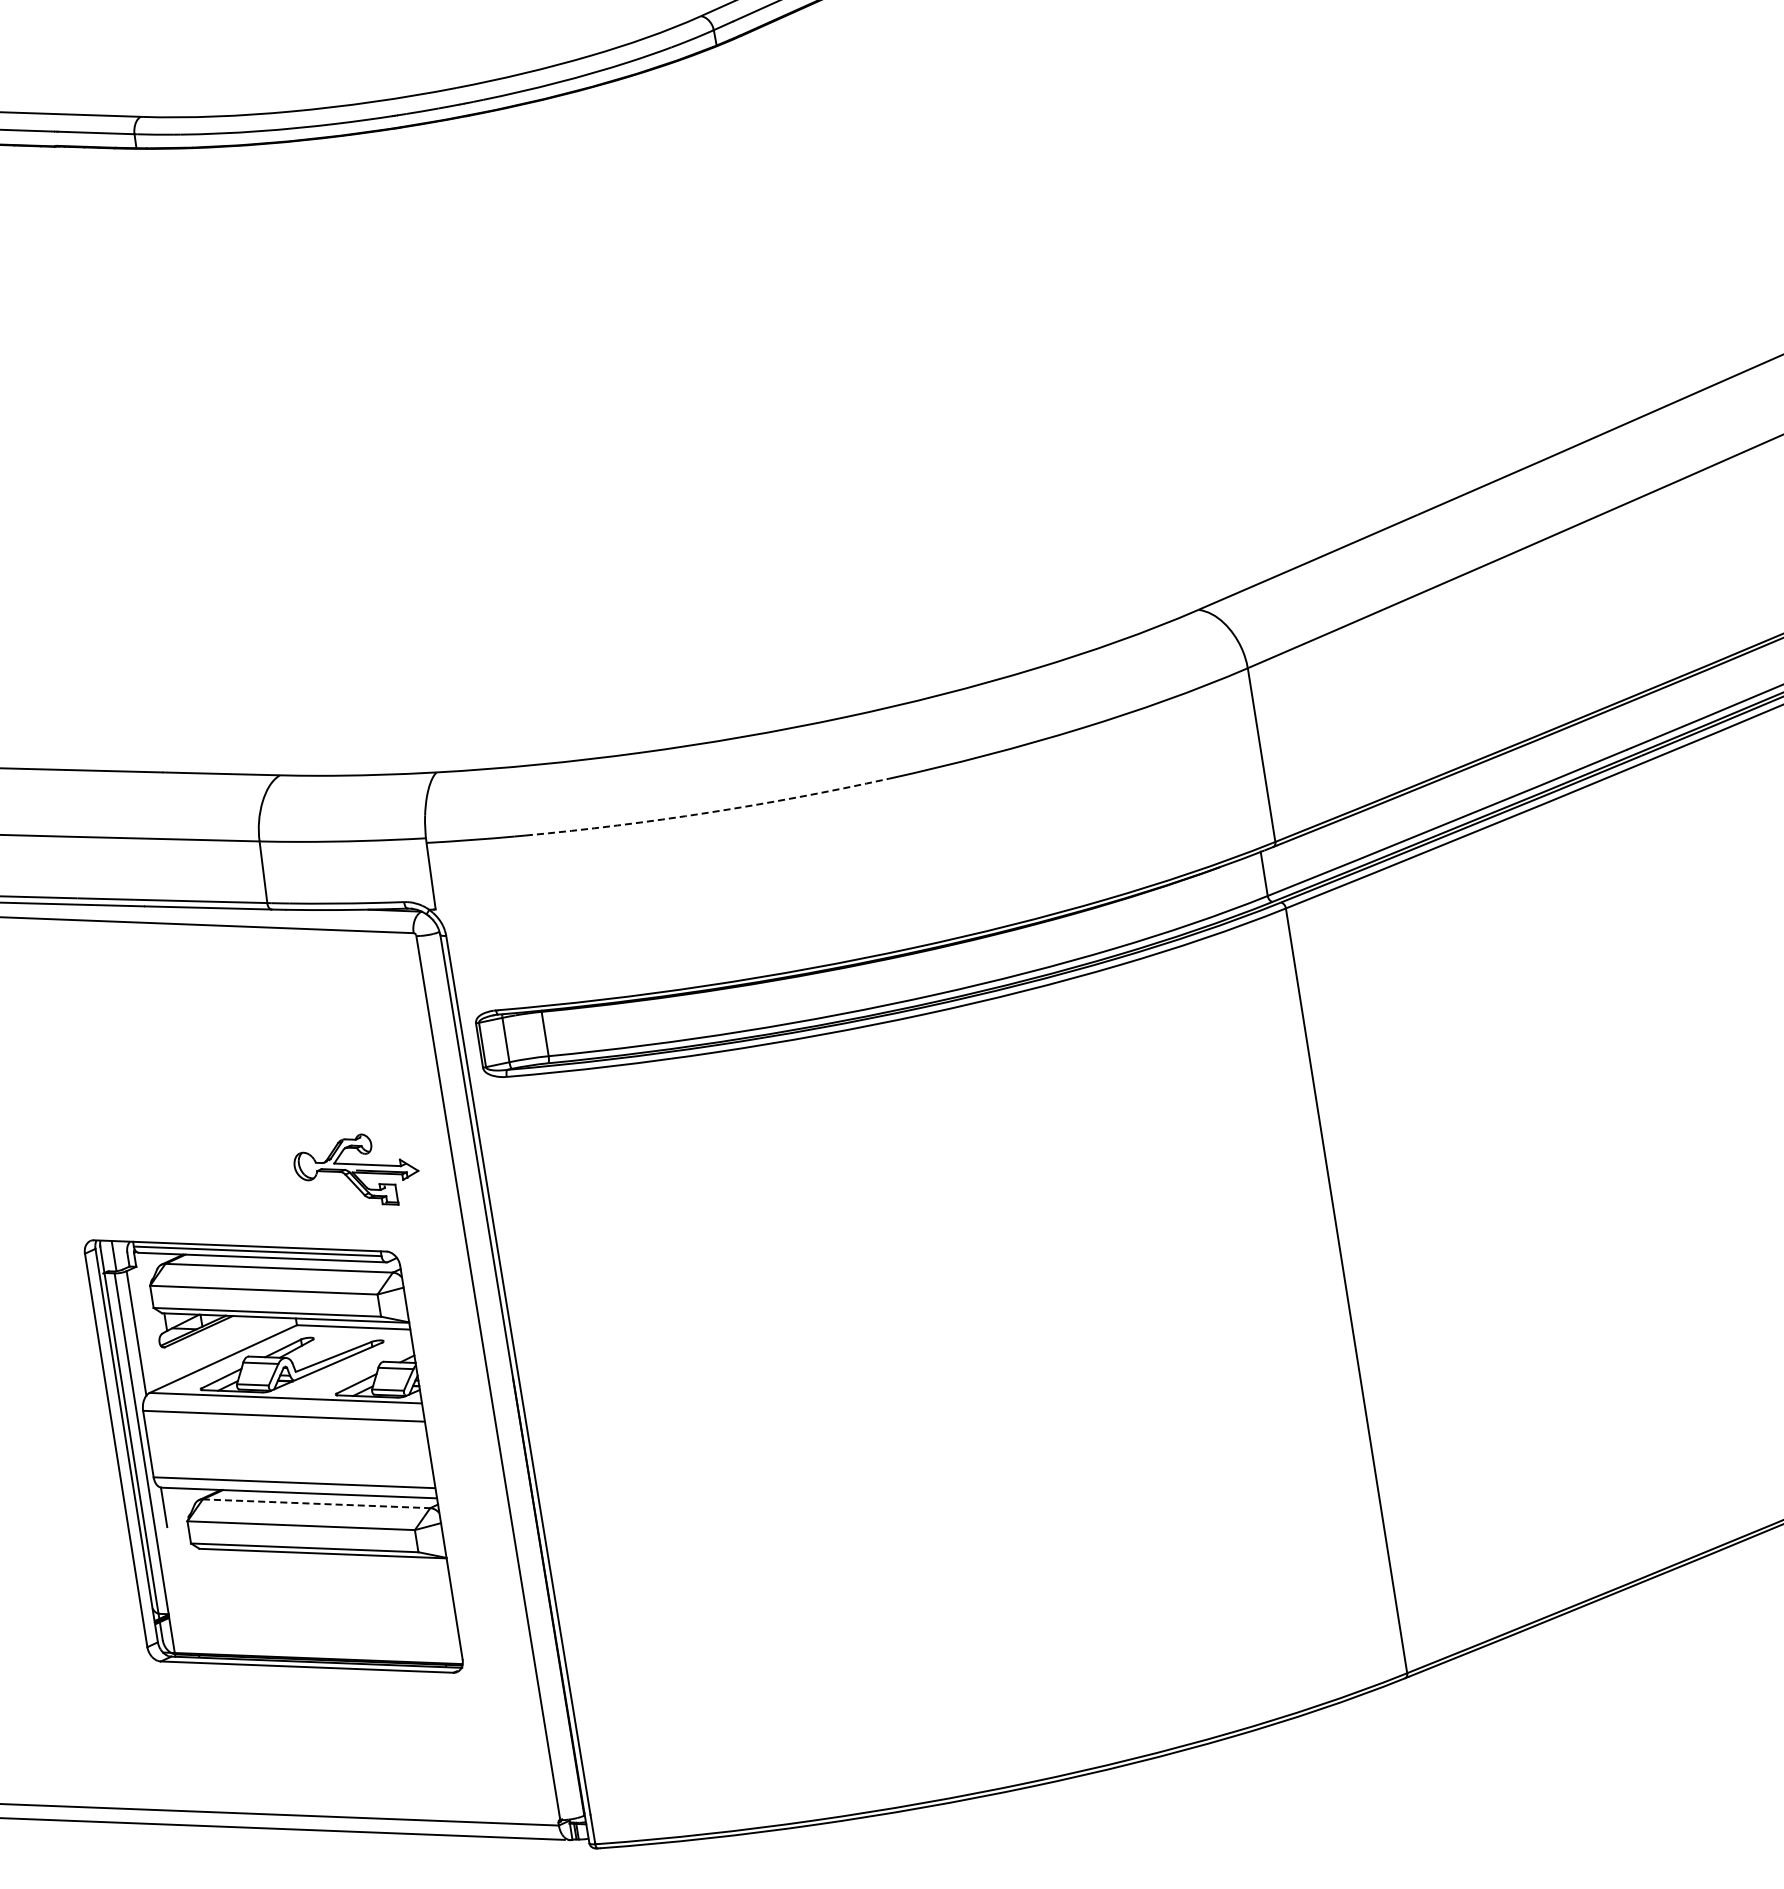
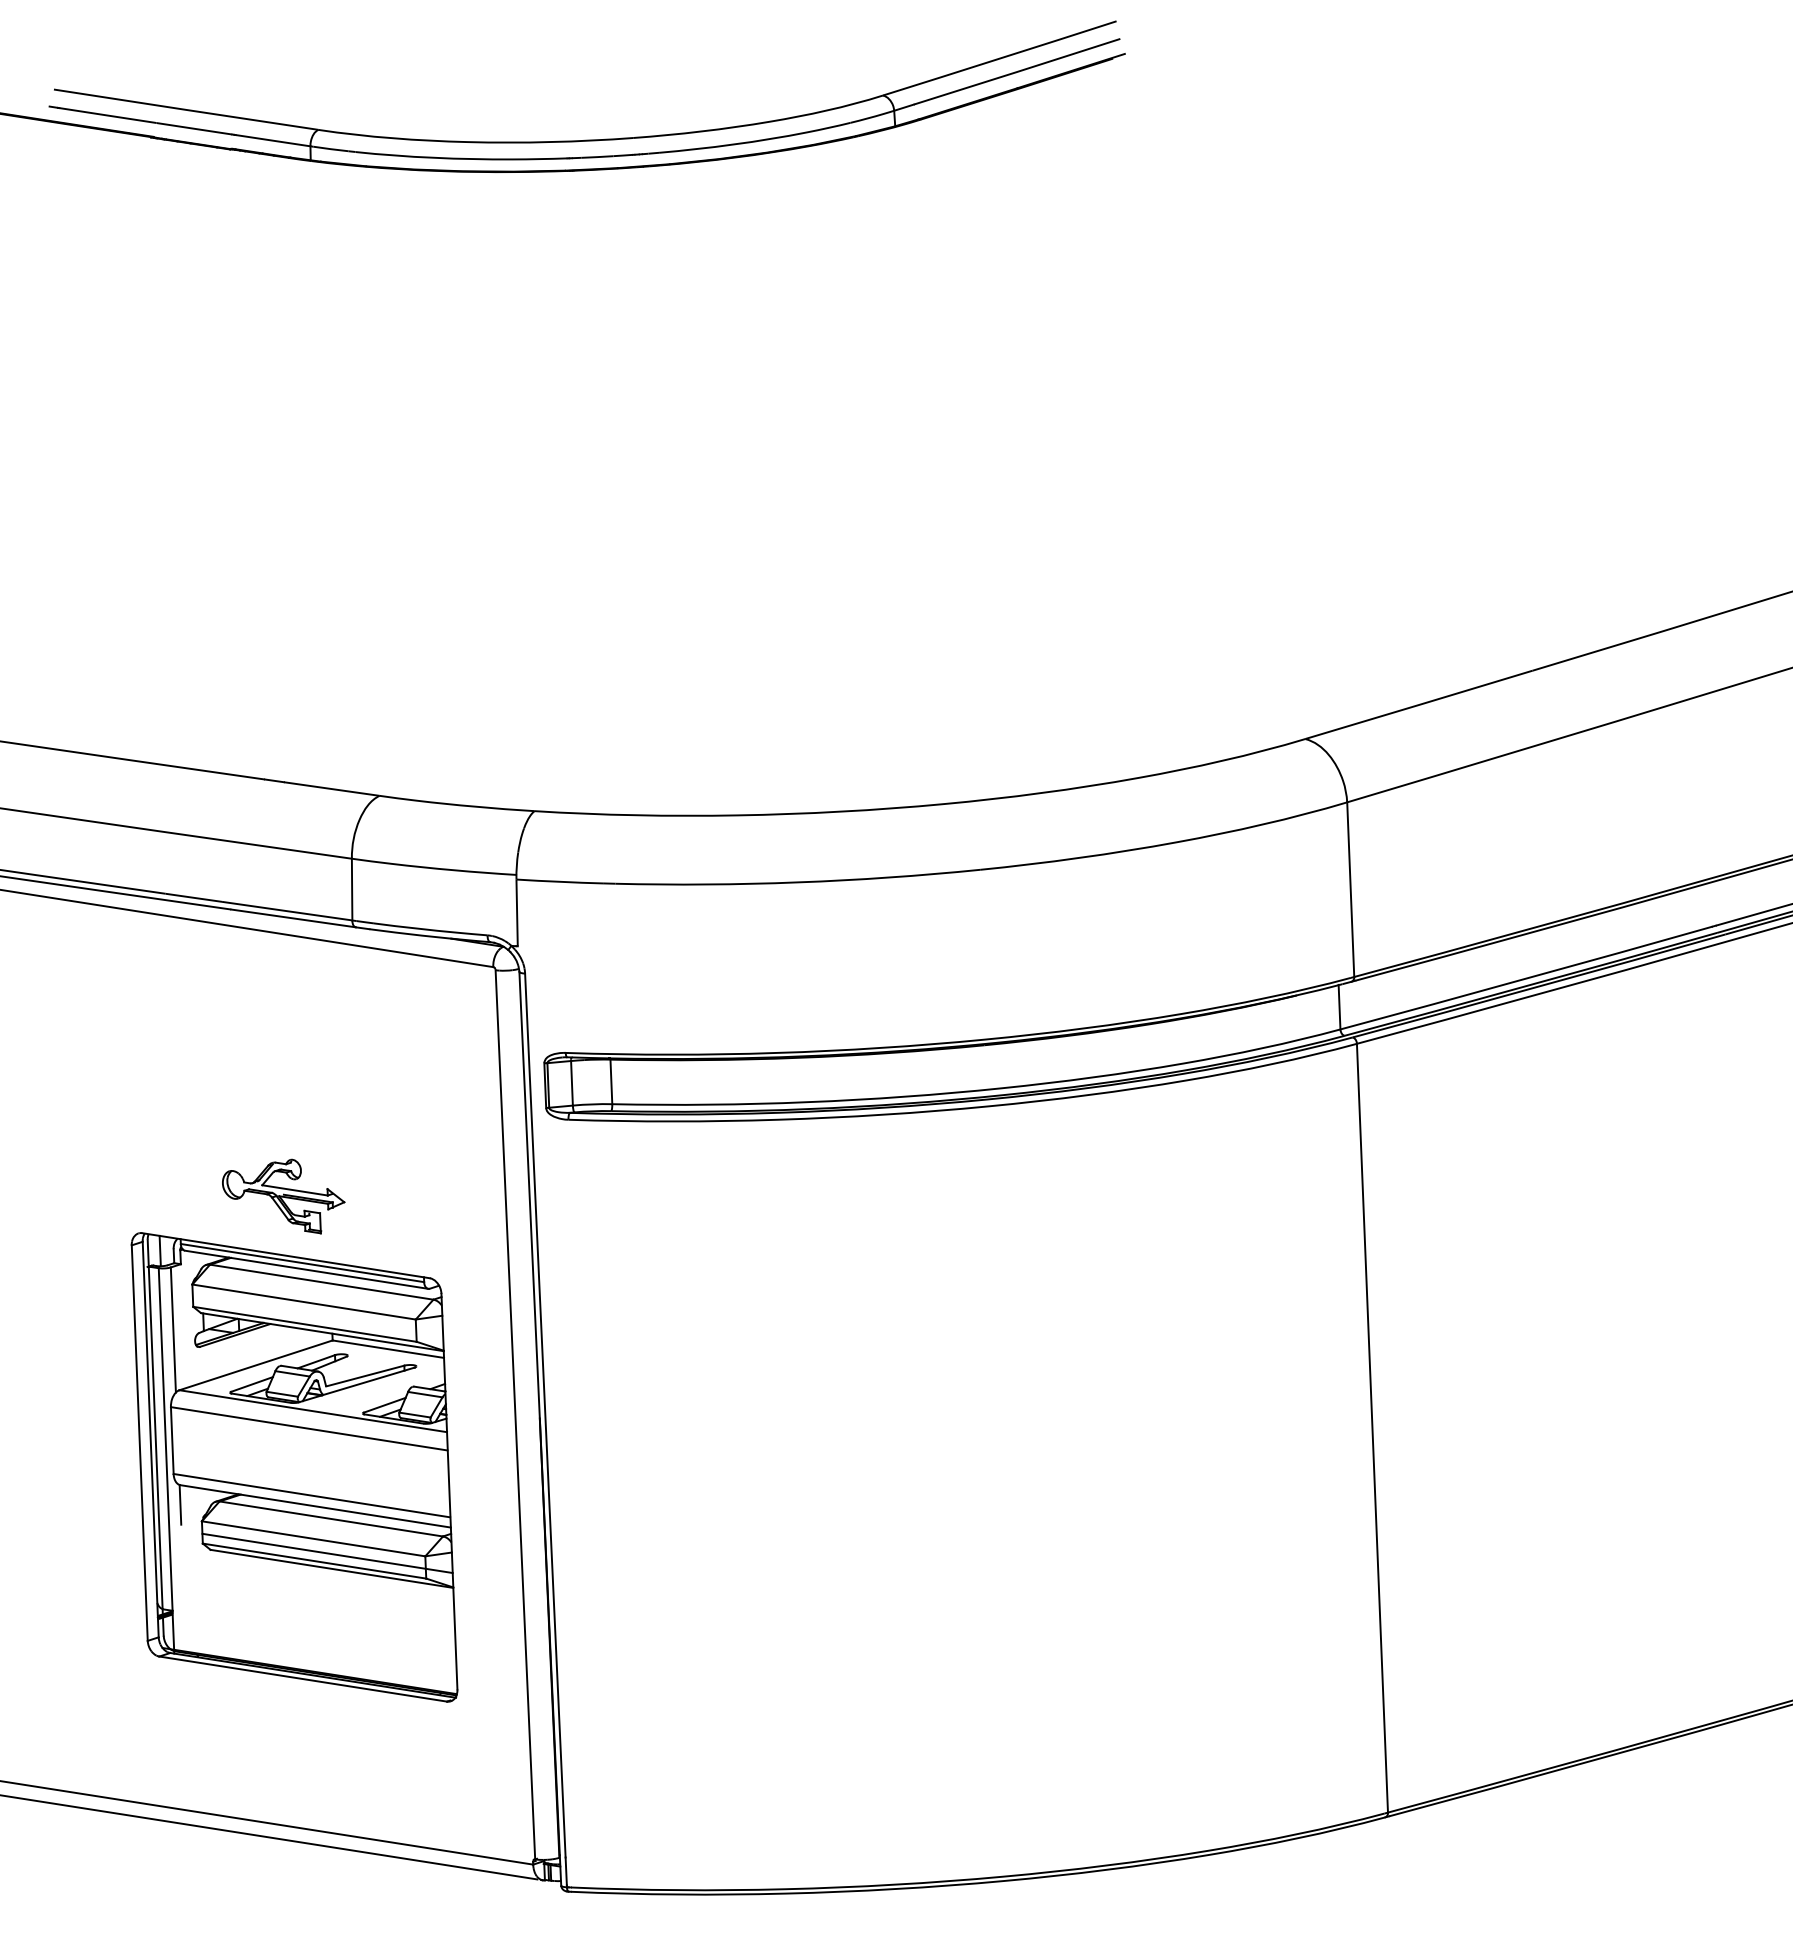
arc: (708, 812) -> (798, 882), dashed -> solid
part: (356, 1172) -> (283, 1196), moved
line: (316, 1504) -> (331, 1519), dashed -> solid
line: (316, 1538) -> (327, 1553), added

